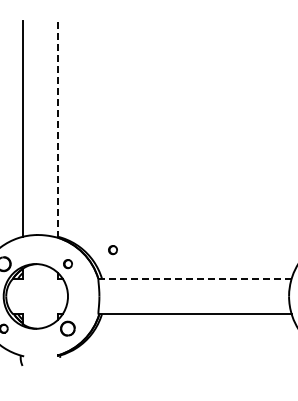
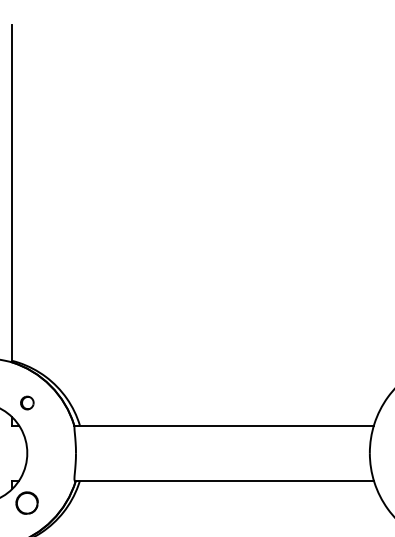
line: (58, 128) -> (12, 192), dashed -> solid
part: (112, 250) -> (96, 381), removed
line: (195, 278) -> (224, 425), dashed -> solid

